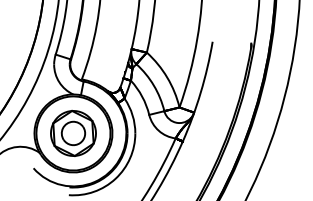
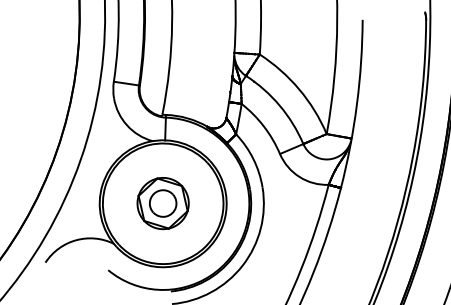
part: (73, 132) -> (162, 202), size x0.7

